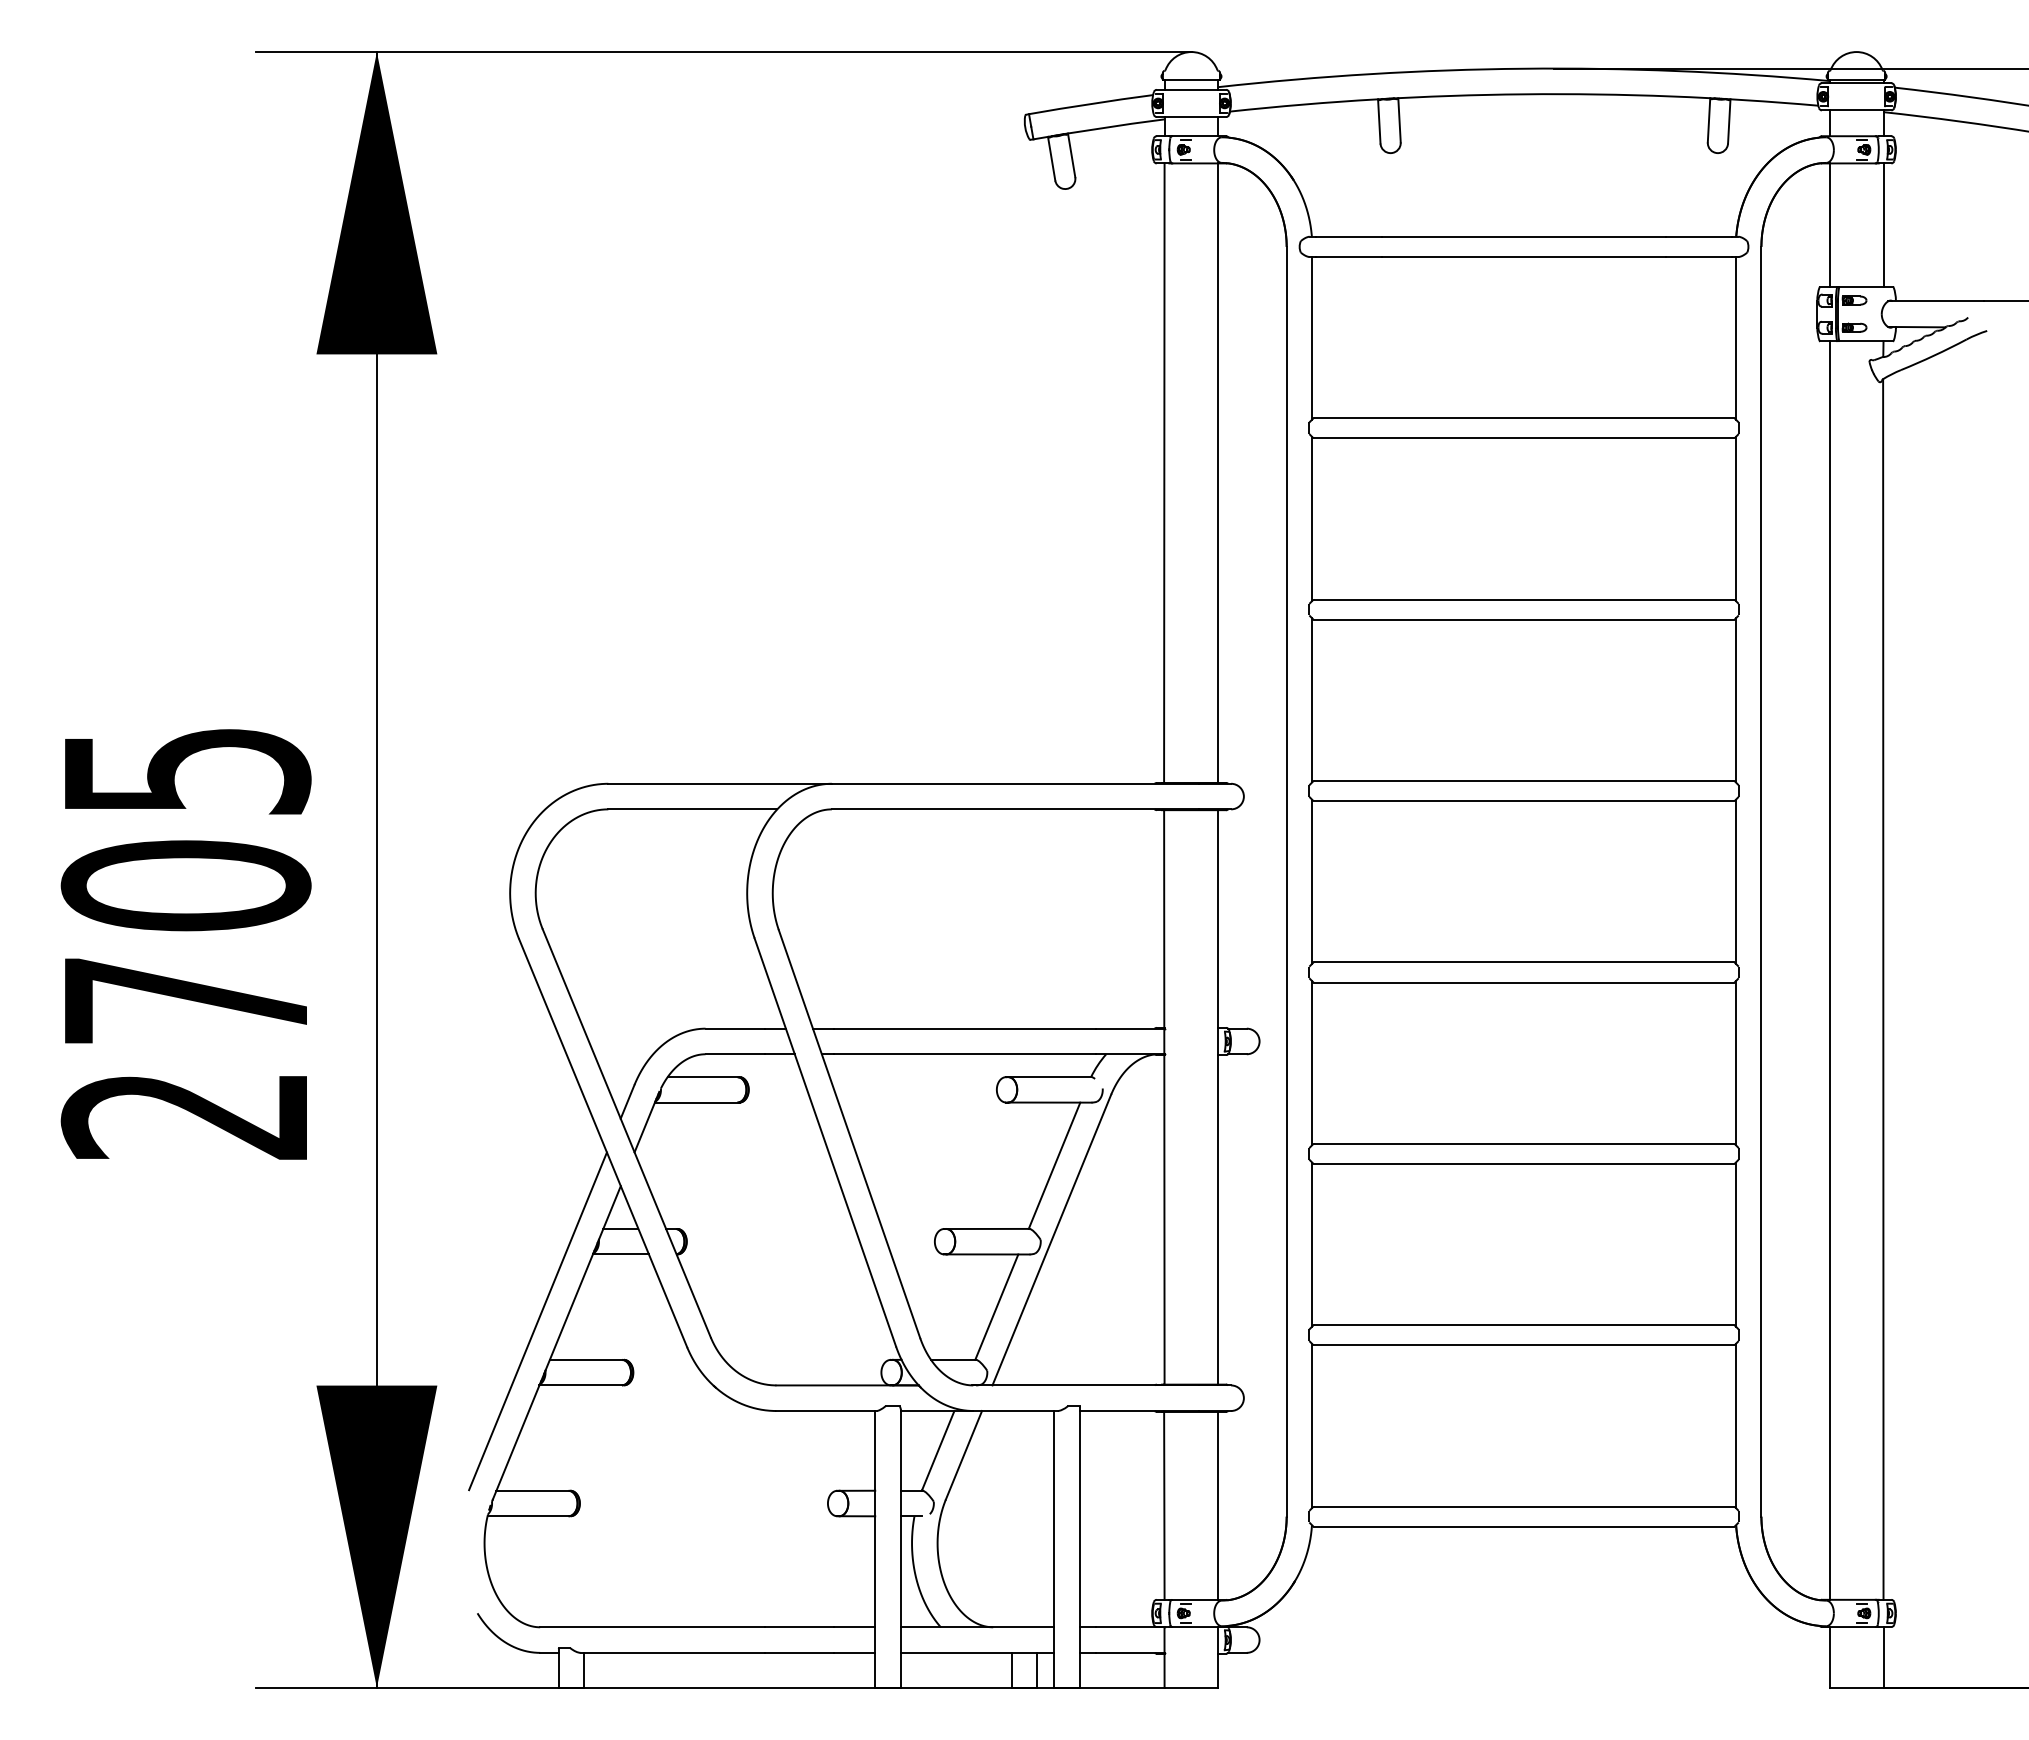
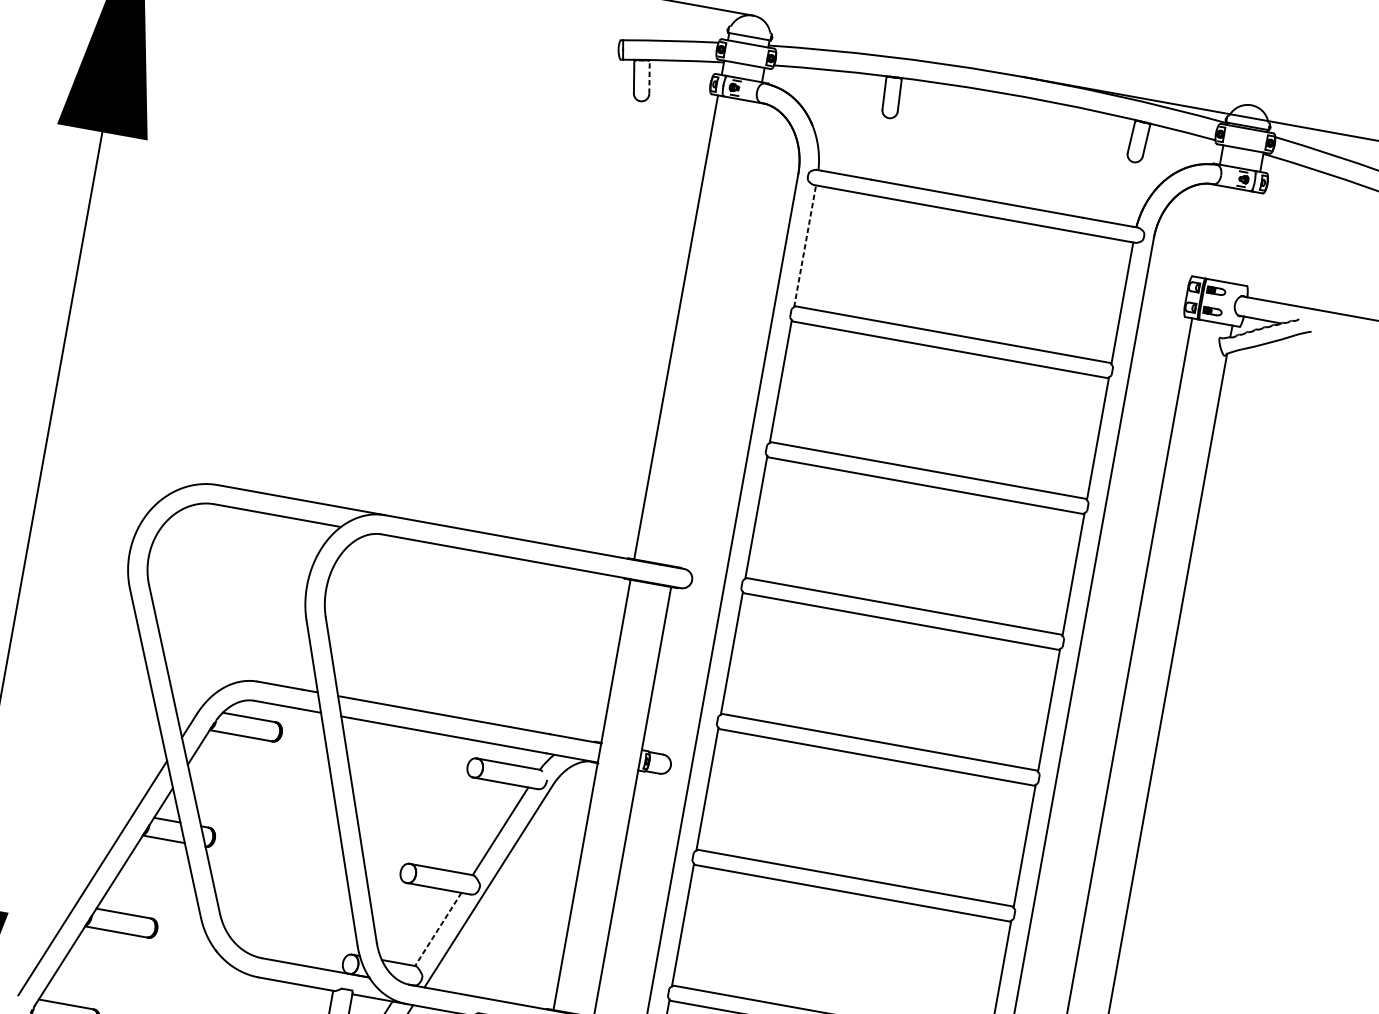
line: (1071, 154) -> (649, 76), solid -> dashed
line: (1829, 224) -> (1207, 230), removed
line: (1883, 224) -> (1248, 238), removed
line: (1312, 337) -> (805, 245), solid -> dashed
line: (1218, 472) -> (716, 334), removed
line: (996, 1307) -> (438, 929), solid -> dashed

